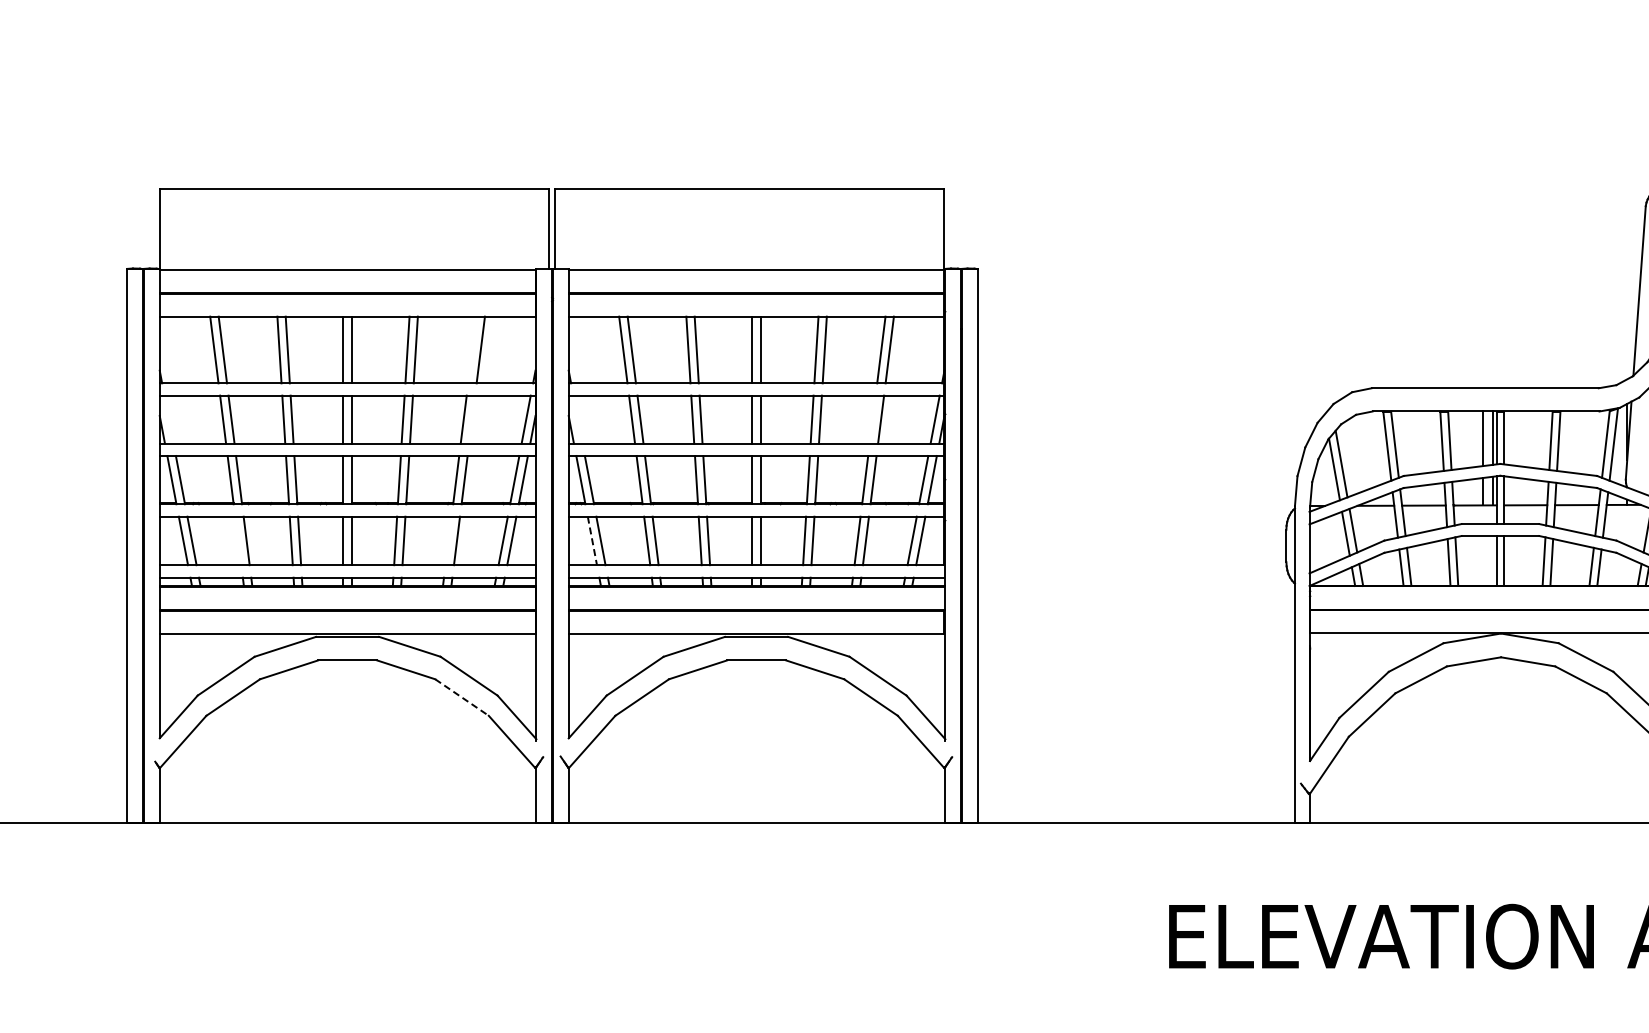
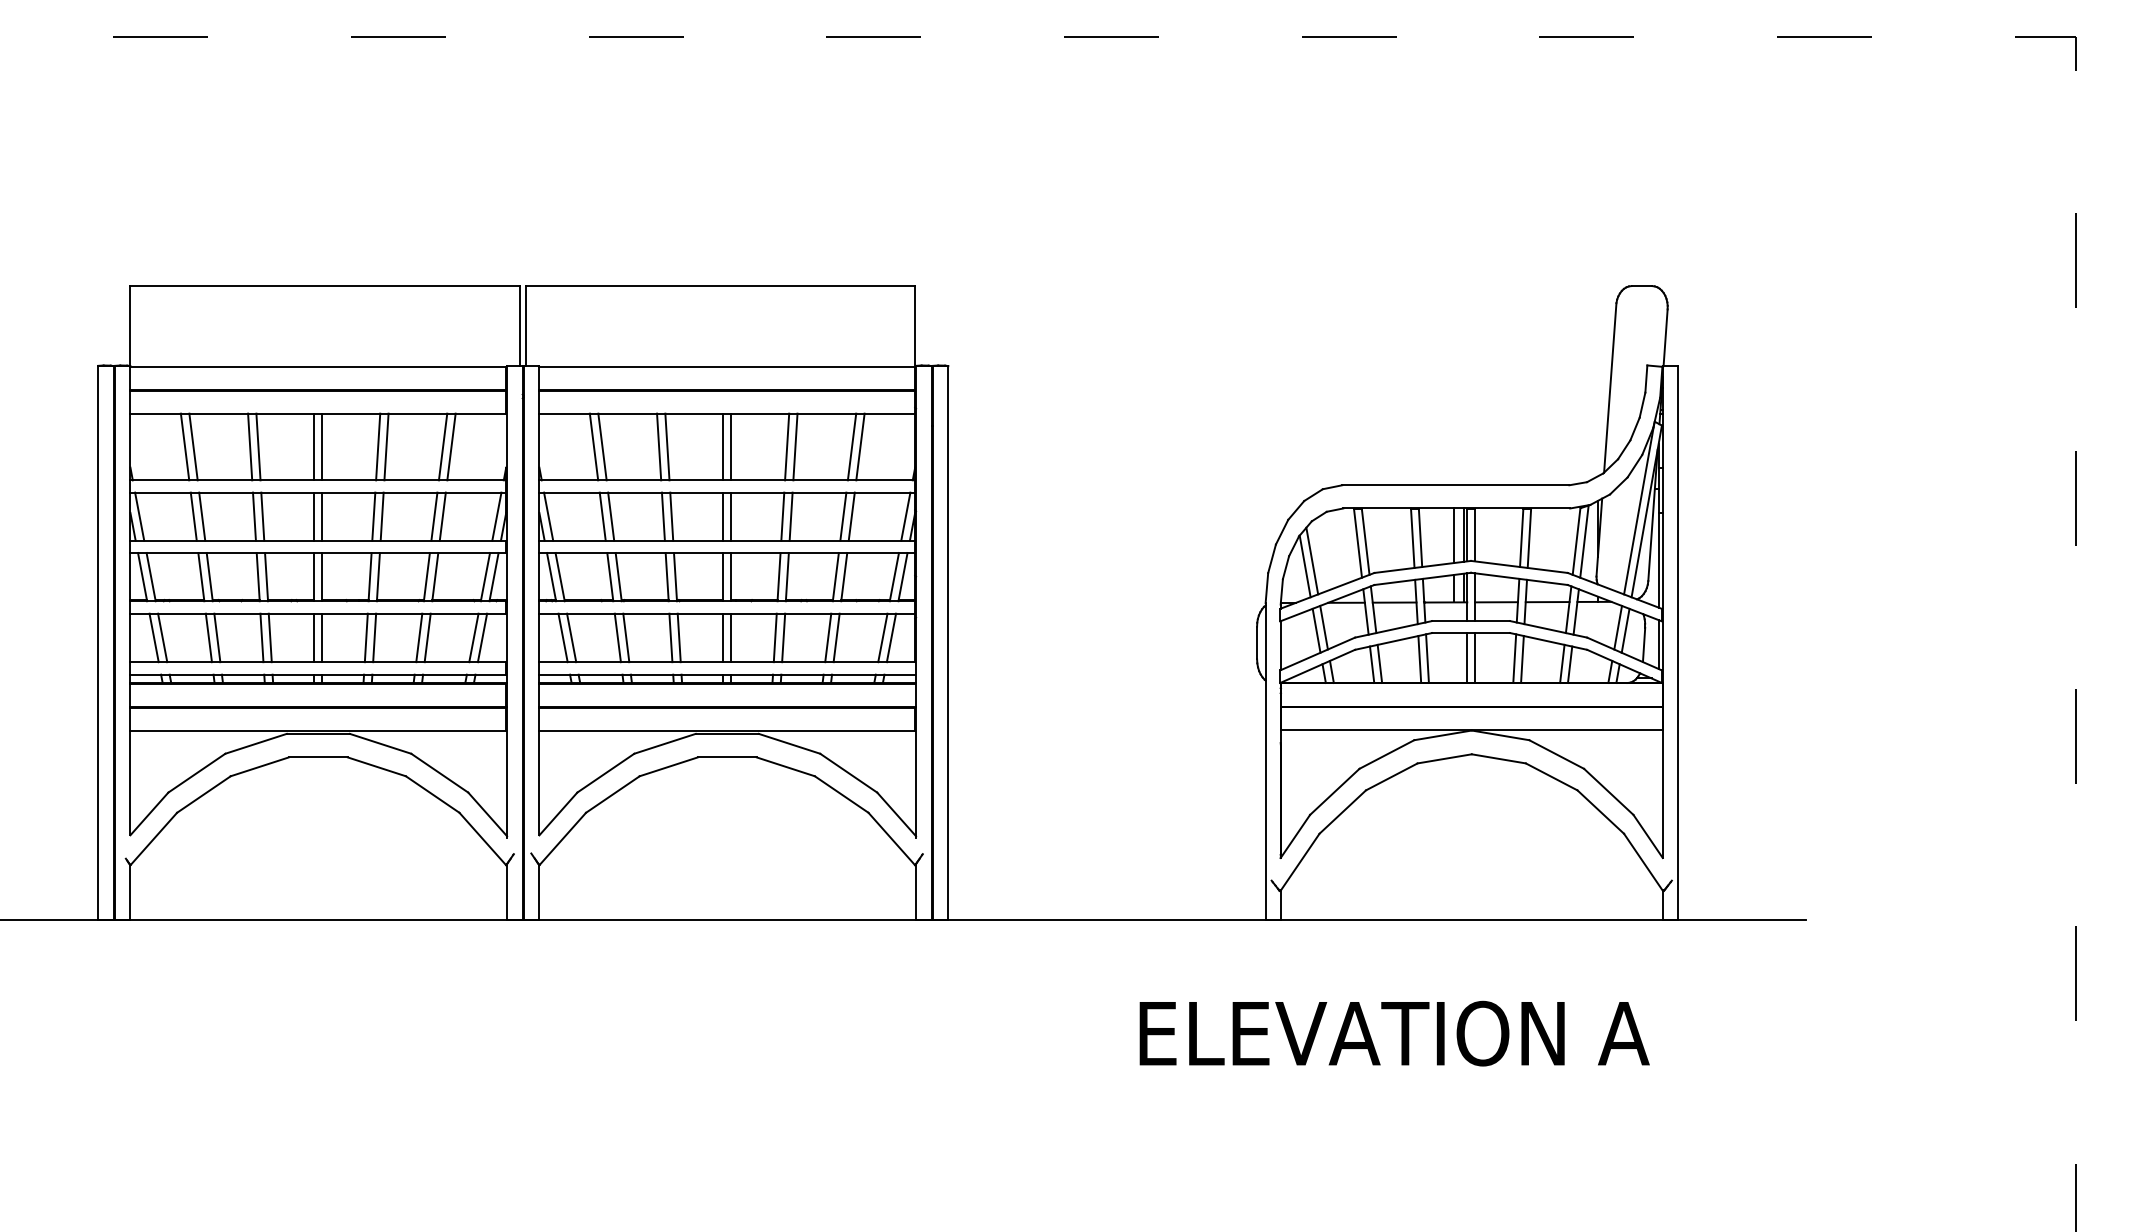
line: (471, 349) -> (442, 446), added
line: (168, 419) -> (139, 516), added
line: (471, 419) -> (442, 516), added
line: (577, 419) -> (548, 516), added
line: (872, 419) -> (843, 516), added
line: (237, 540) -> (208, 637), added
line: (448, 540) -> (419, 637), added
line: (592, 540) -> (563, 637), dashed -> solid
line: (462, 697) -> (433, 794), dashed -> solid

